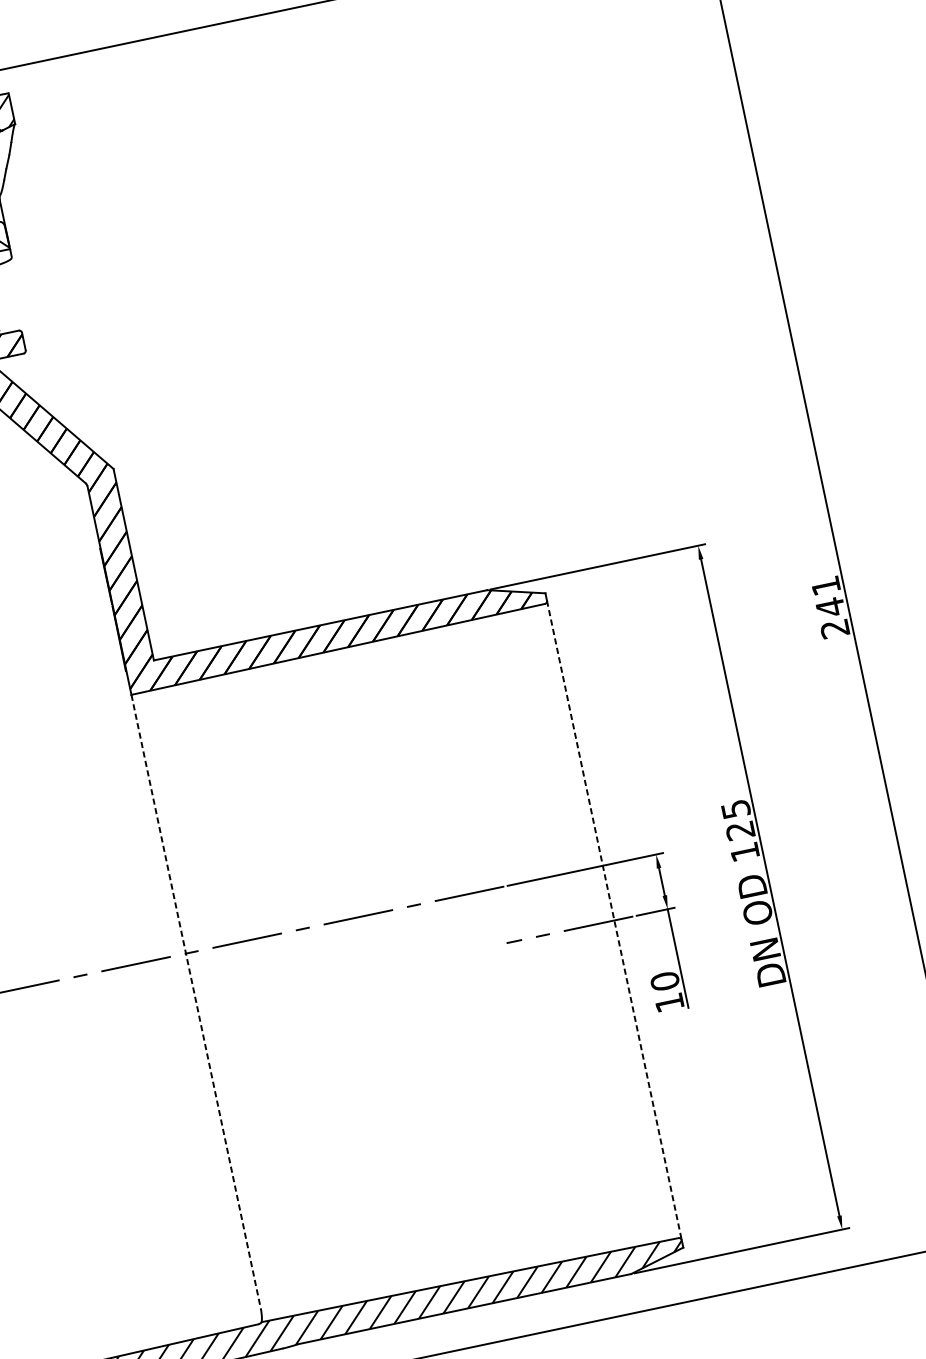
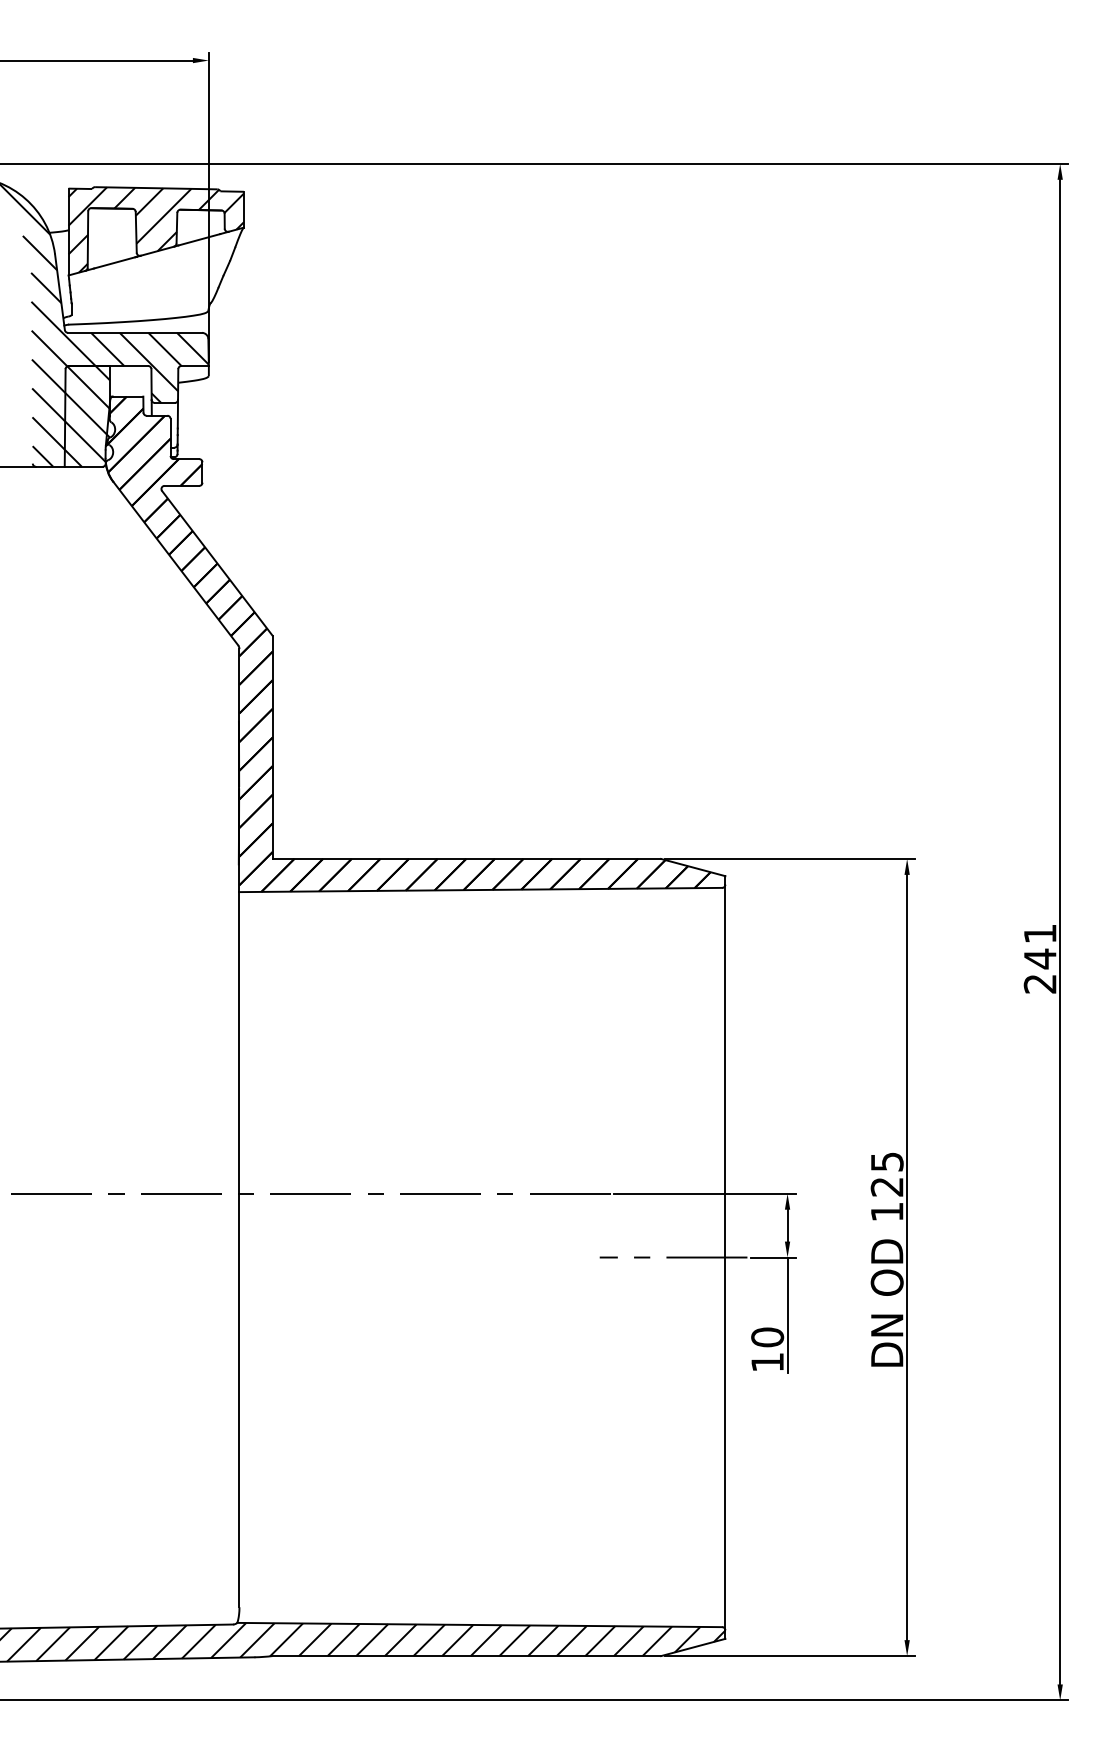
line: (614, 920) -> (725, 1257), dashed -> solid
line: (196, 1001) -> (239, 1249), dashed -> solid

